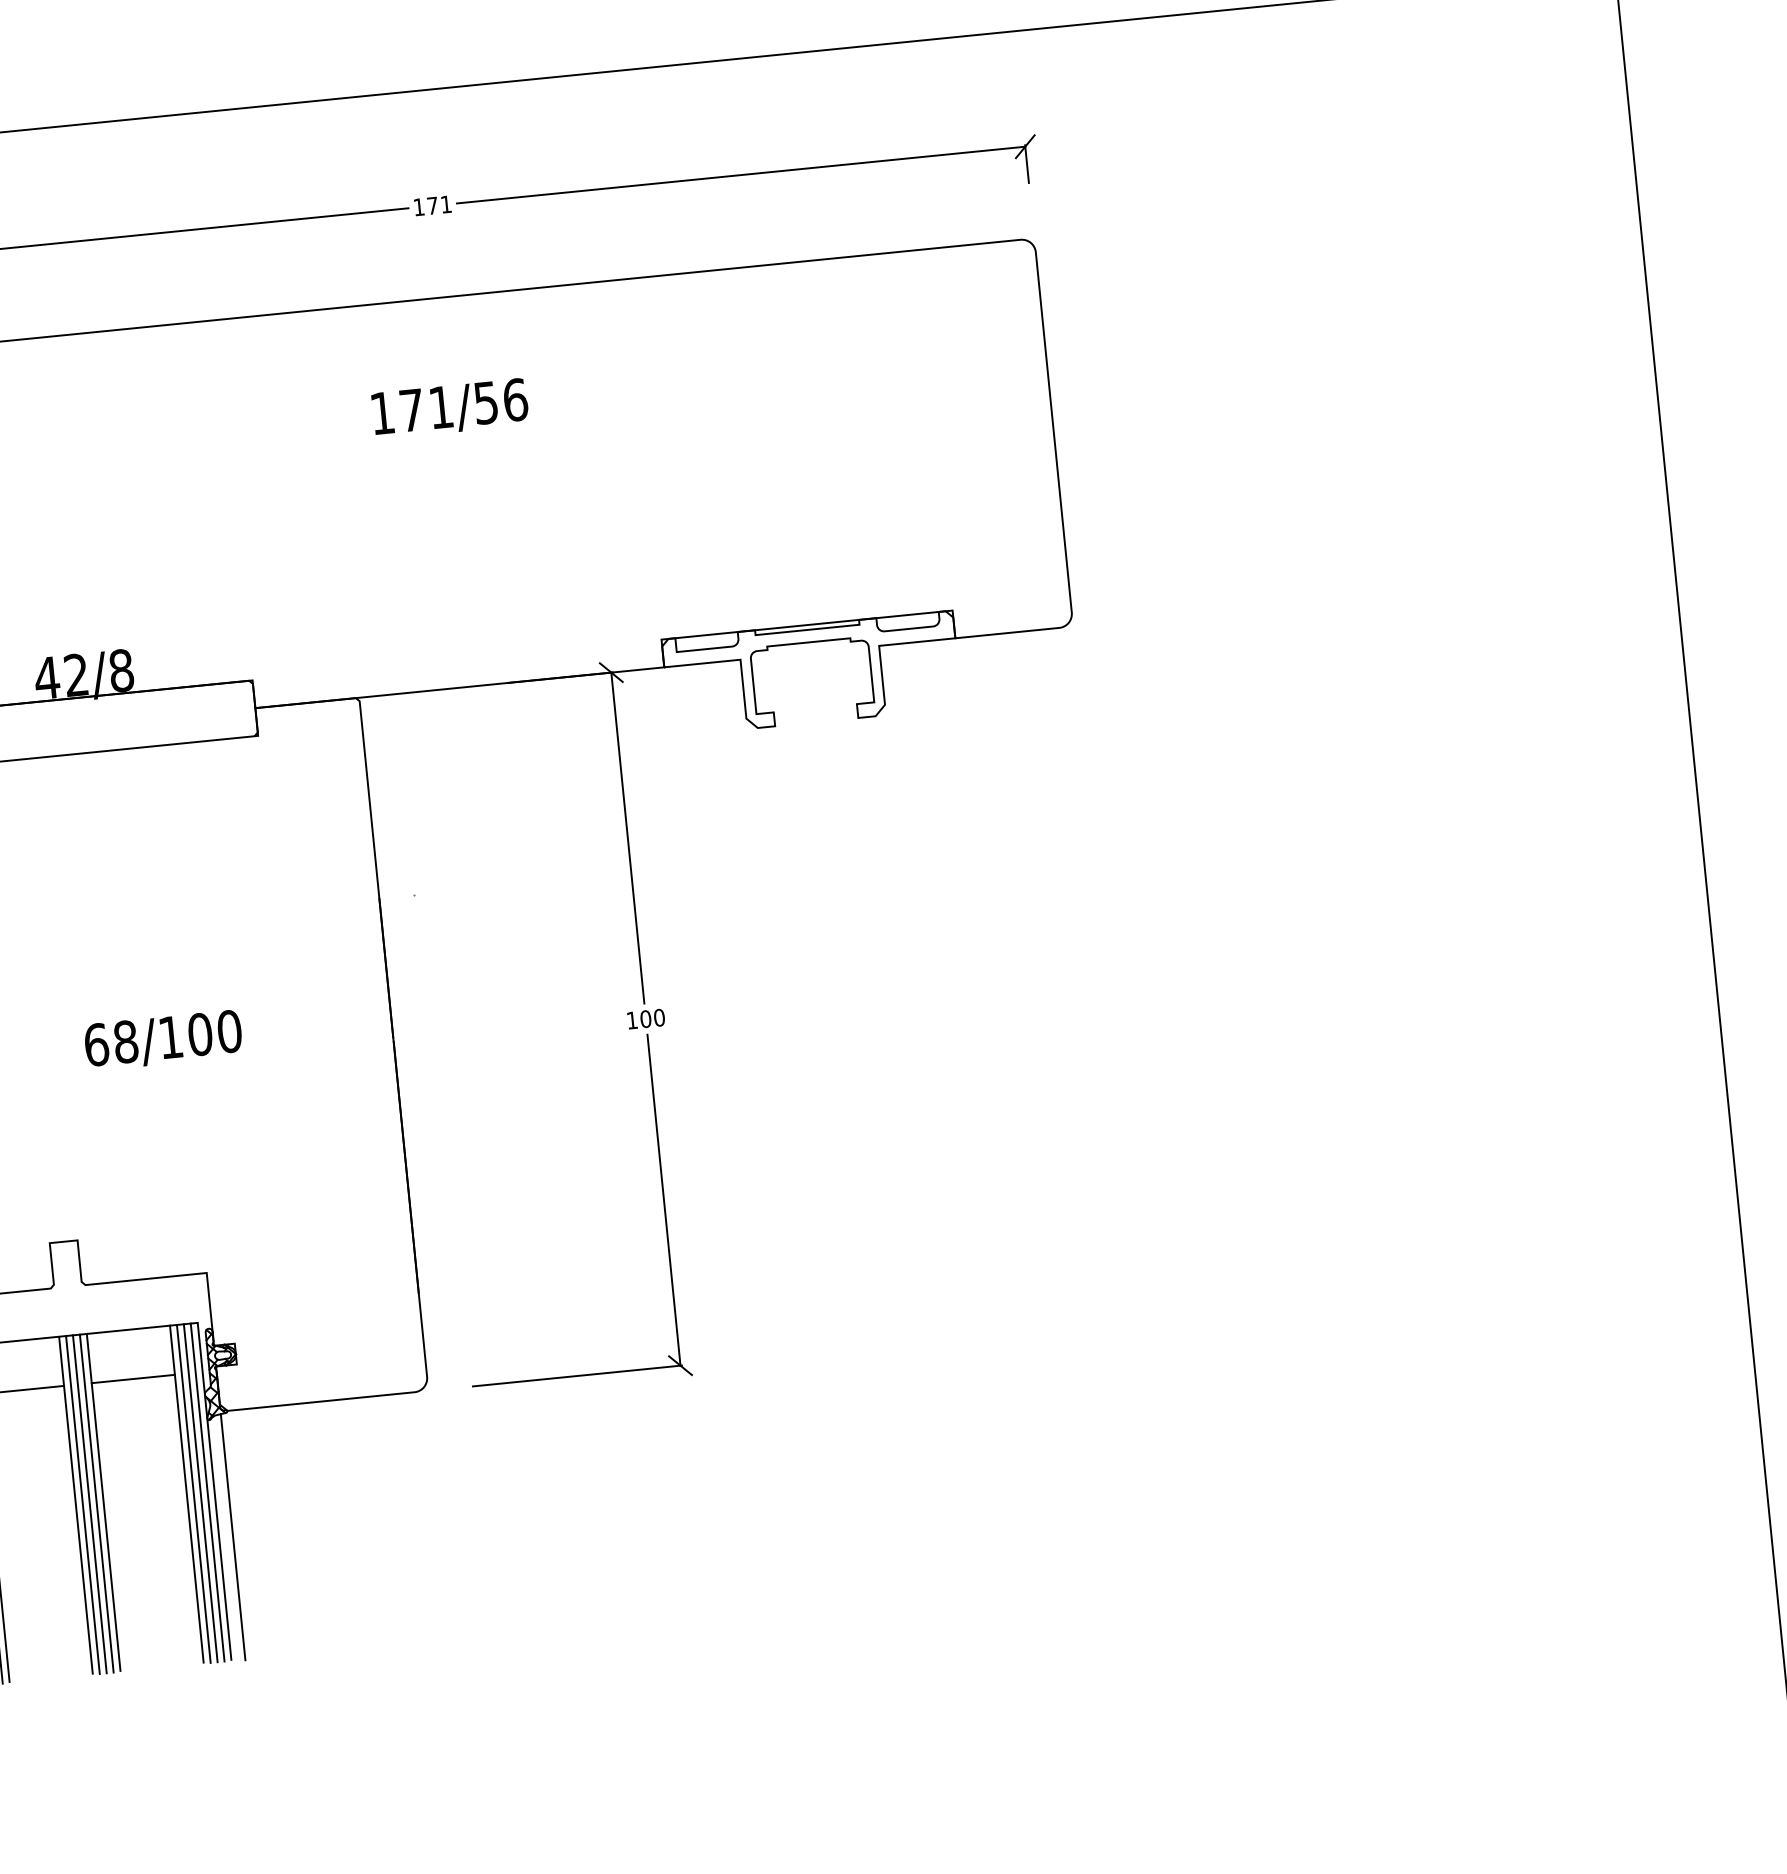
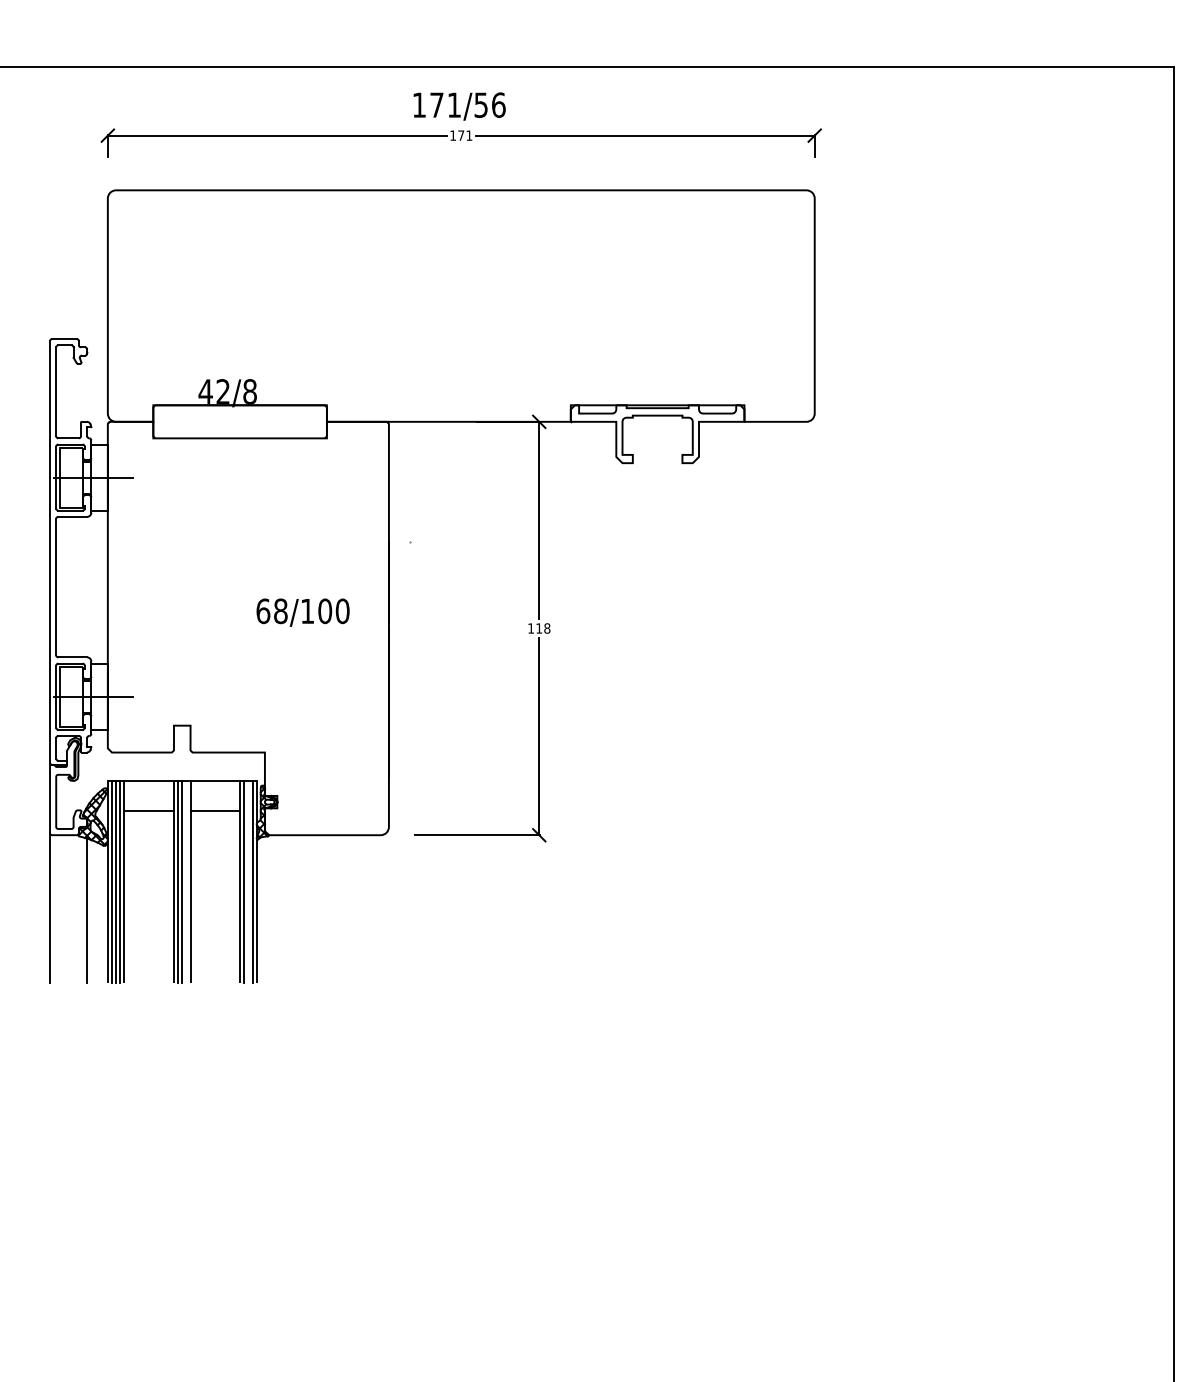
text: (449, 408) -> (459, 106), moved
text: (653, 1018) -> (543, 628), 100 -> 118
text: (162, 1040) -> (302, 612), moved
line: (200, 1493) -> (248, 882), removed
line: (97, 1503) -> (186, 882), removed
line: (232, 1536) -> (264, 909), removed

